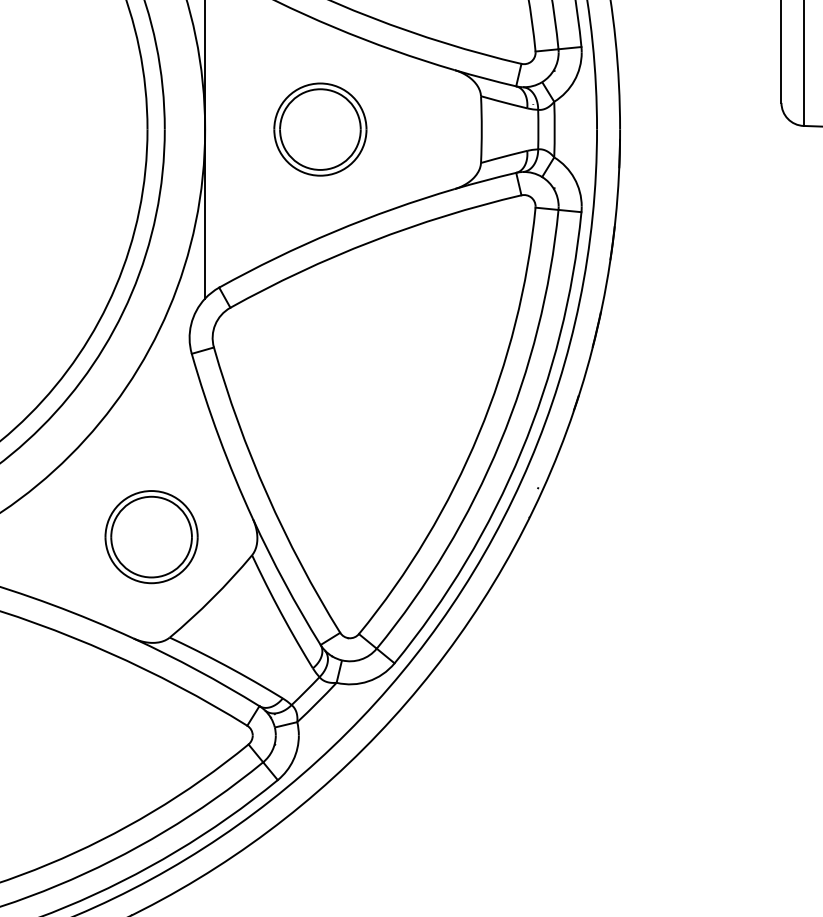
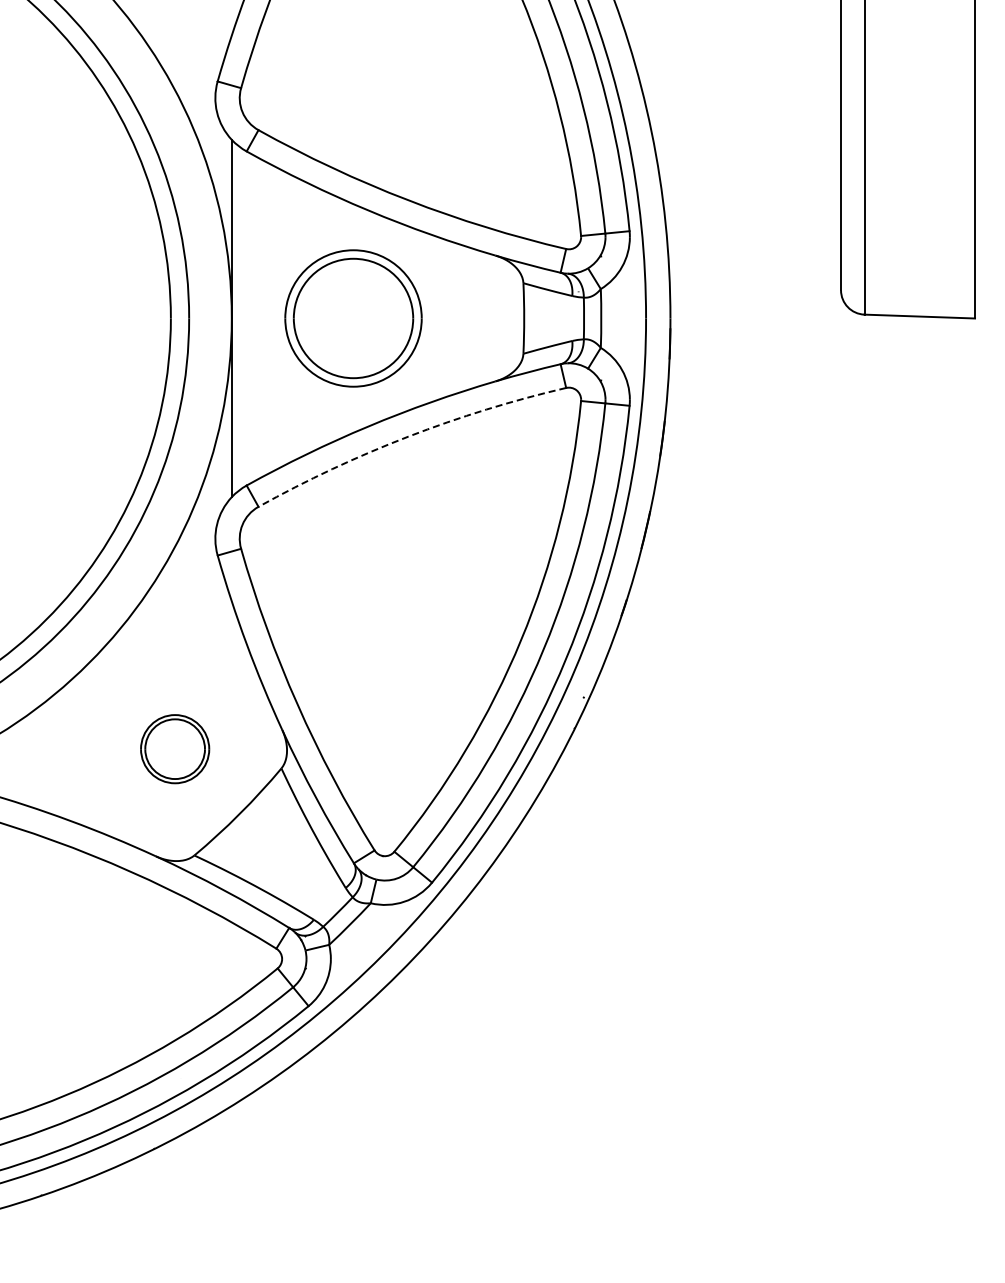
part: (320, 129) -> (353, 318), size x1.4
arc: (372, 241) -> (408, 436), solid -> dashed
part: (150, 536) -> (174, 748), size x0.7

